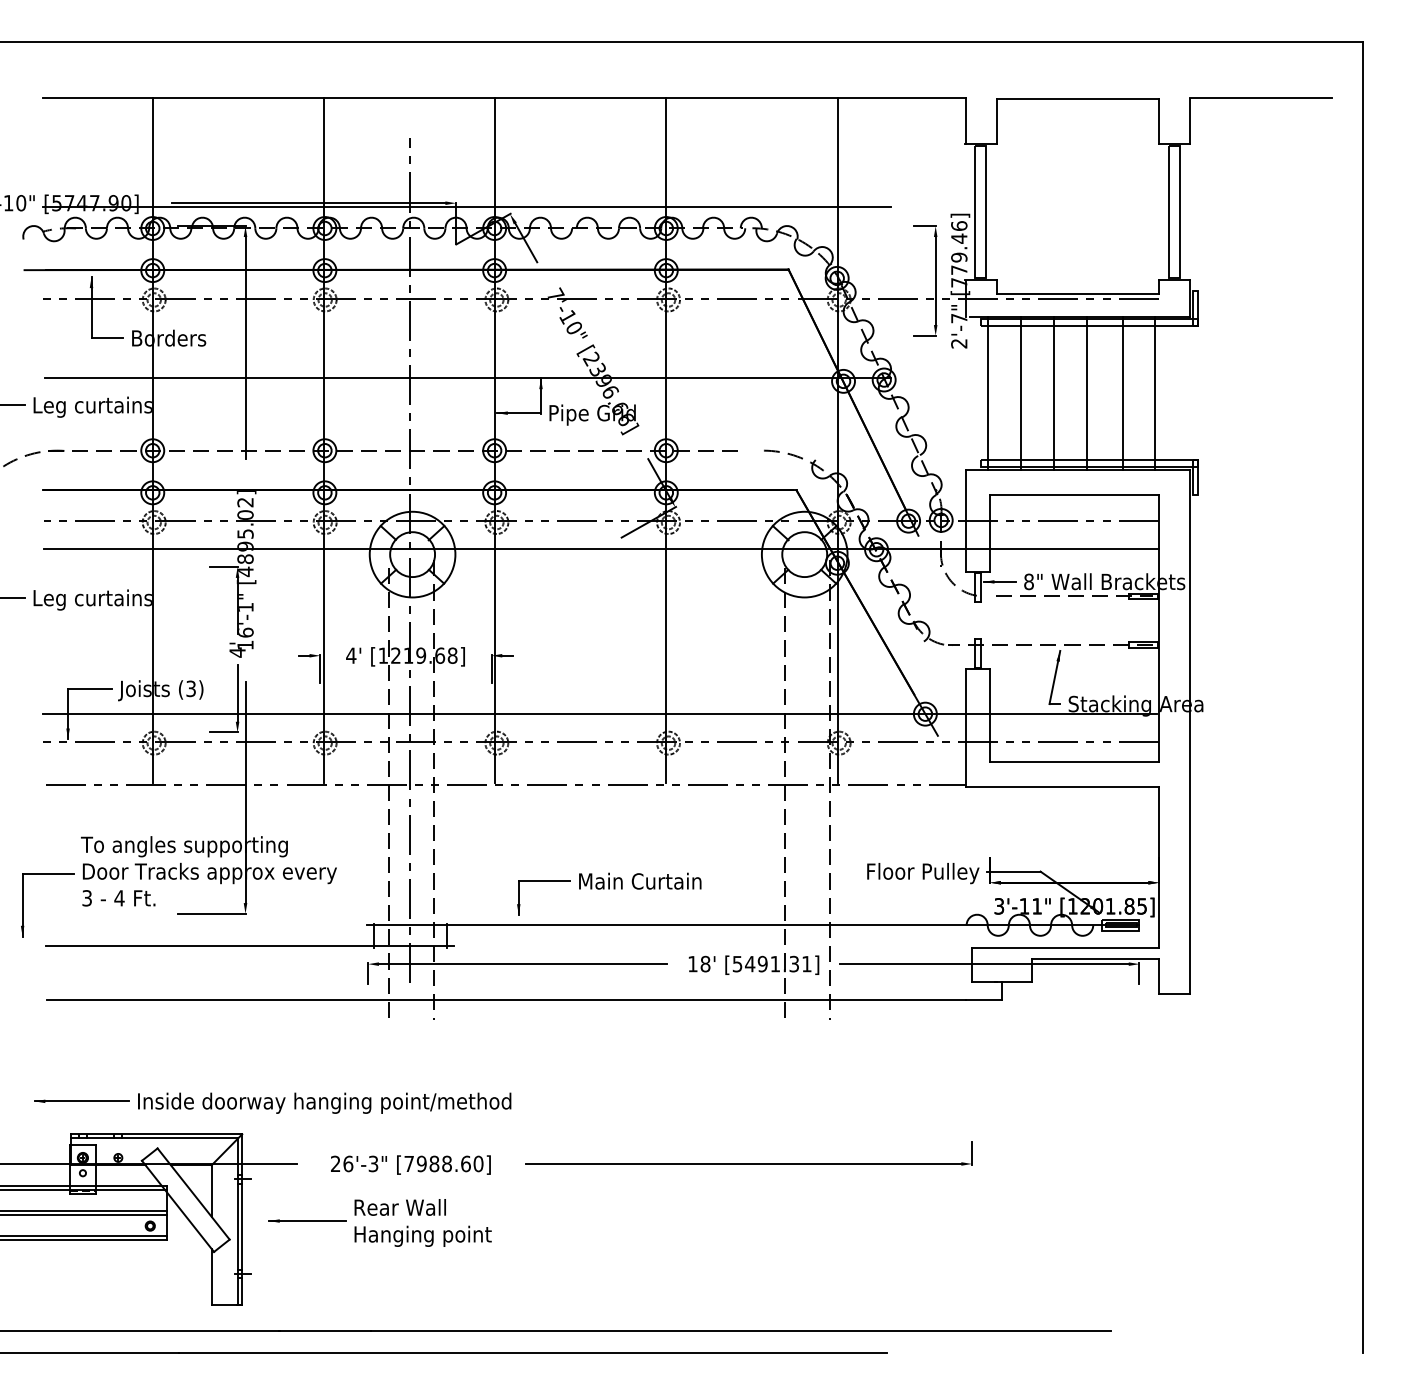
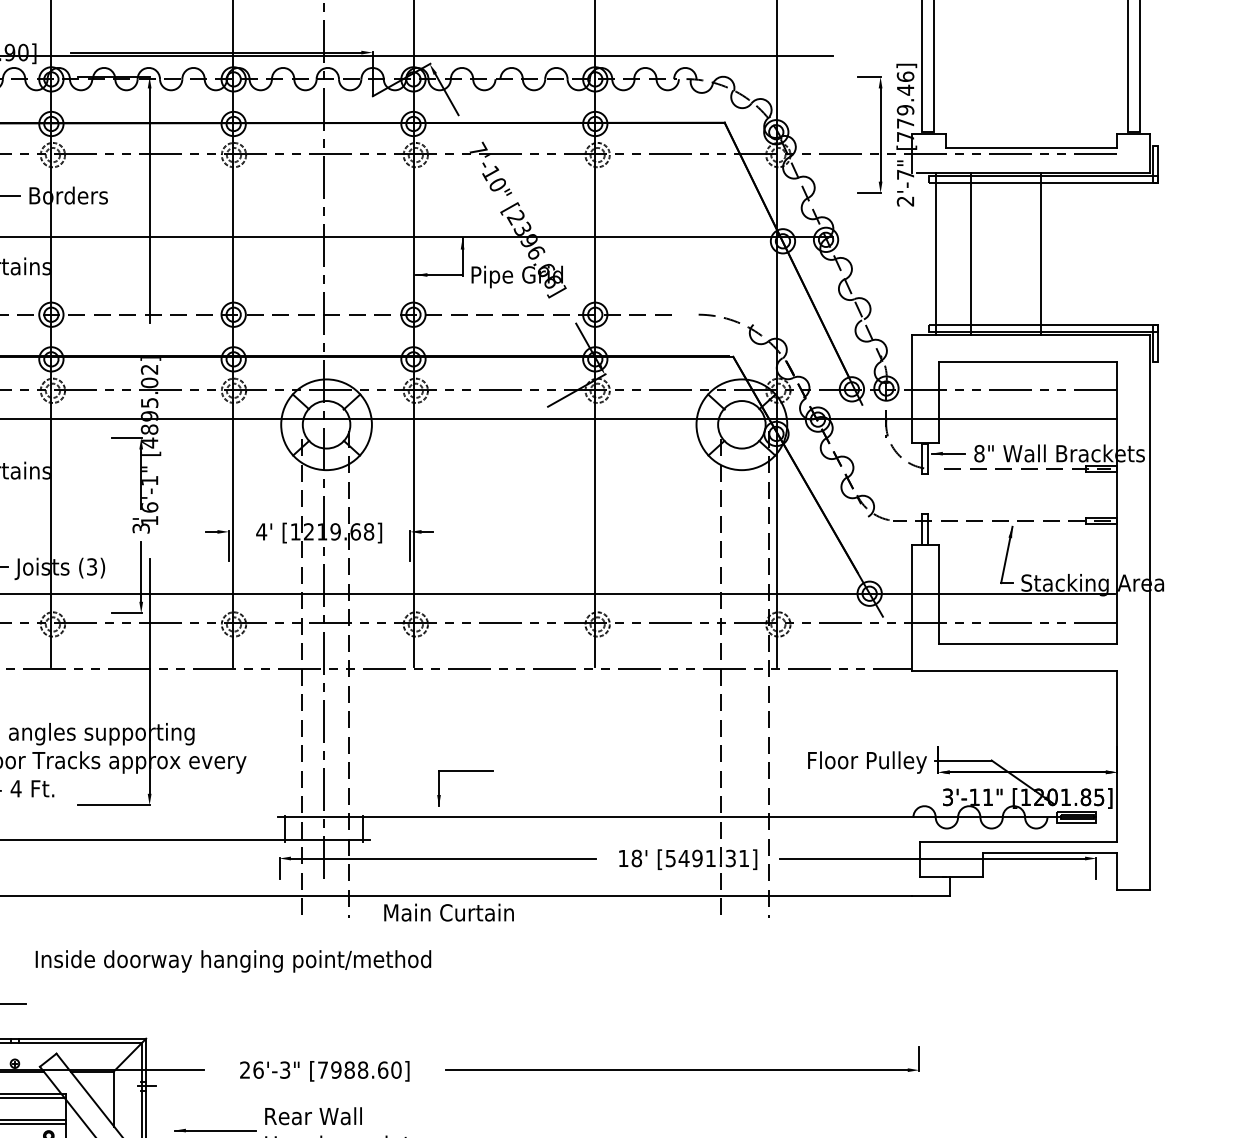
line: (1054, 392) -> (1006, 253), removed
line: (1122, 392) -> (1078, 253), removed
line: (1155, 392) -> (1113, 253), removed
text: (237, 652) -> (141, 528), 4' -> 3'
text: (640, 880) -> (449, 911), moved
text: (324, 1102) -> (233, 960), moved

